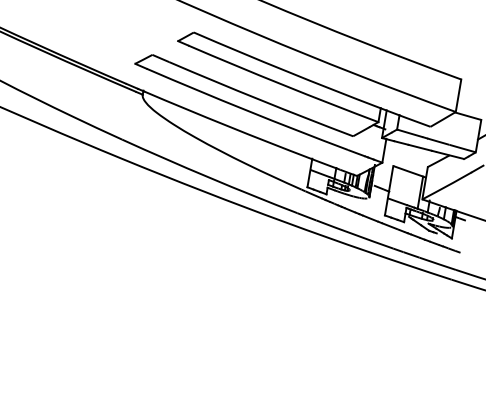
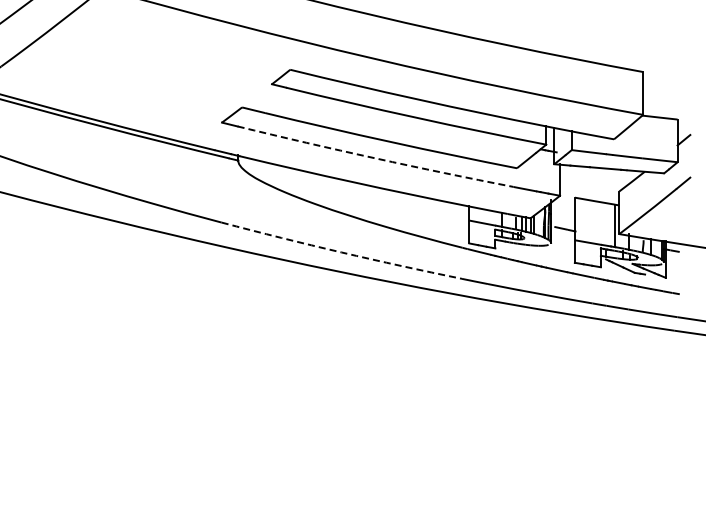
arc: (247, 110) -> (375, 158), solid -> dashed
arc: (209, 177) -> (341, 252), solid -> dashed

